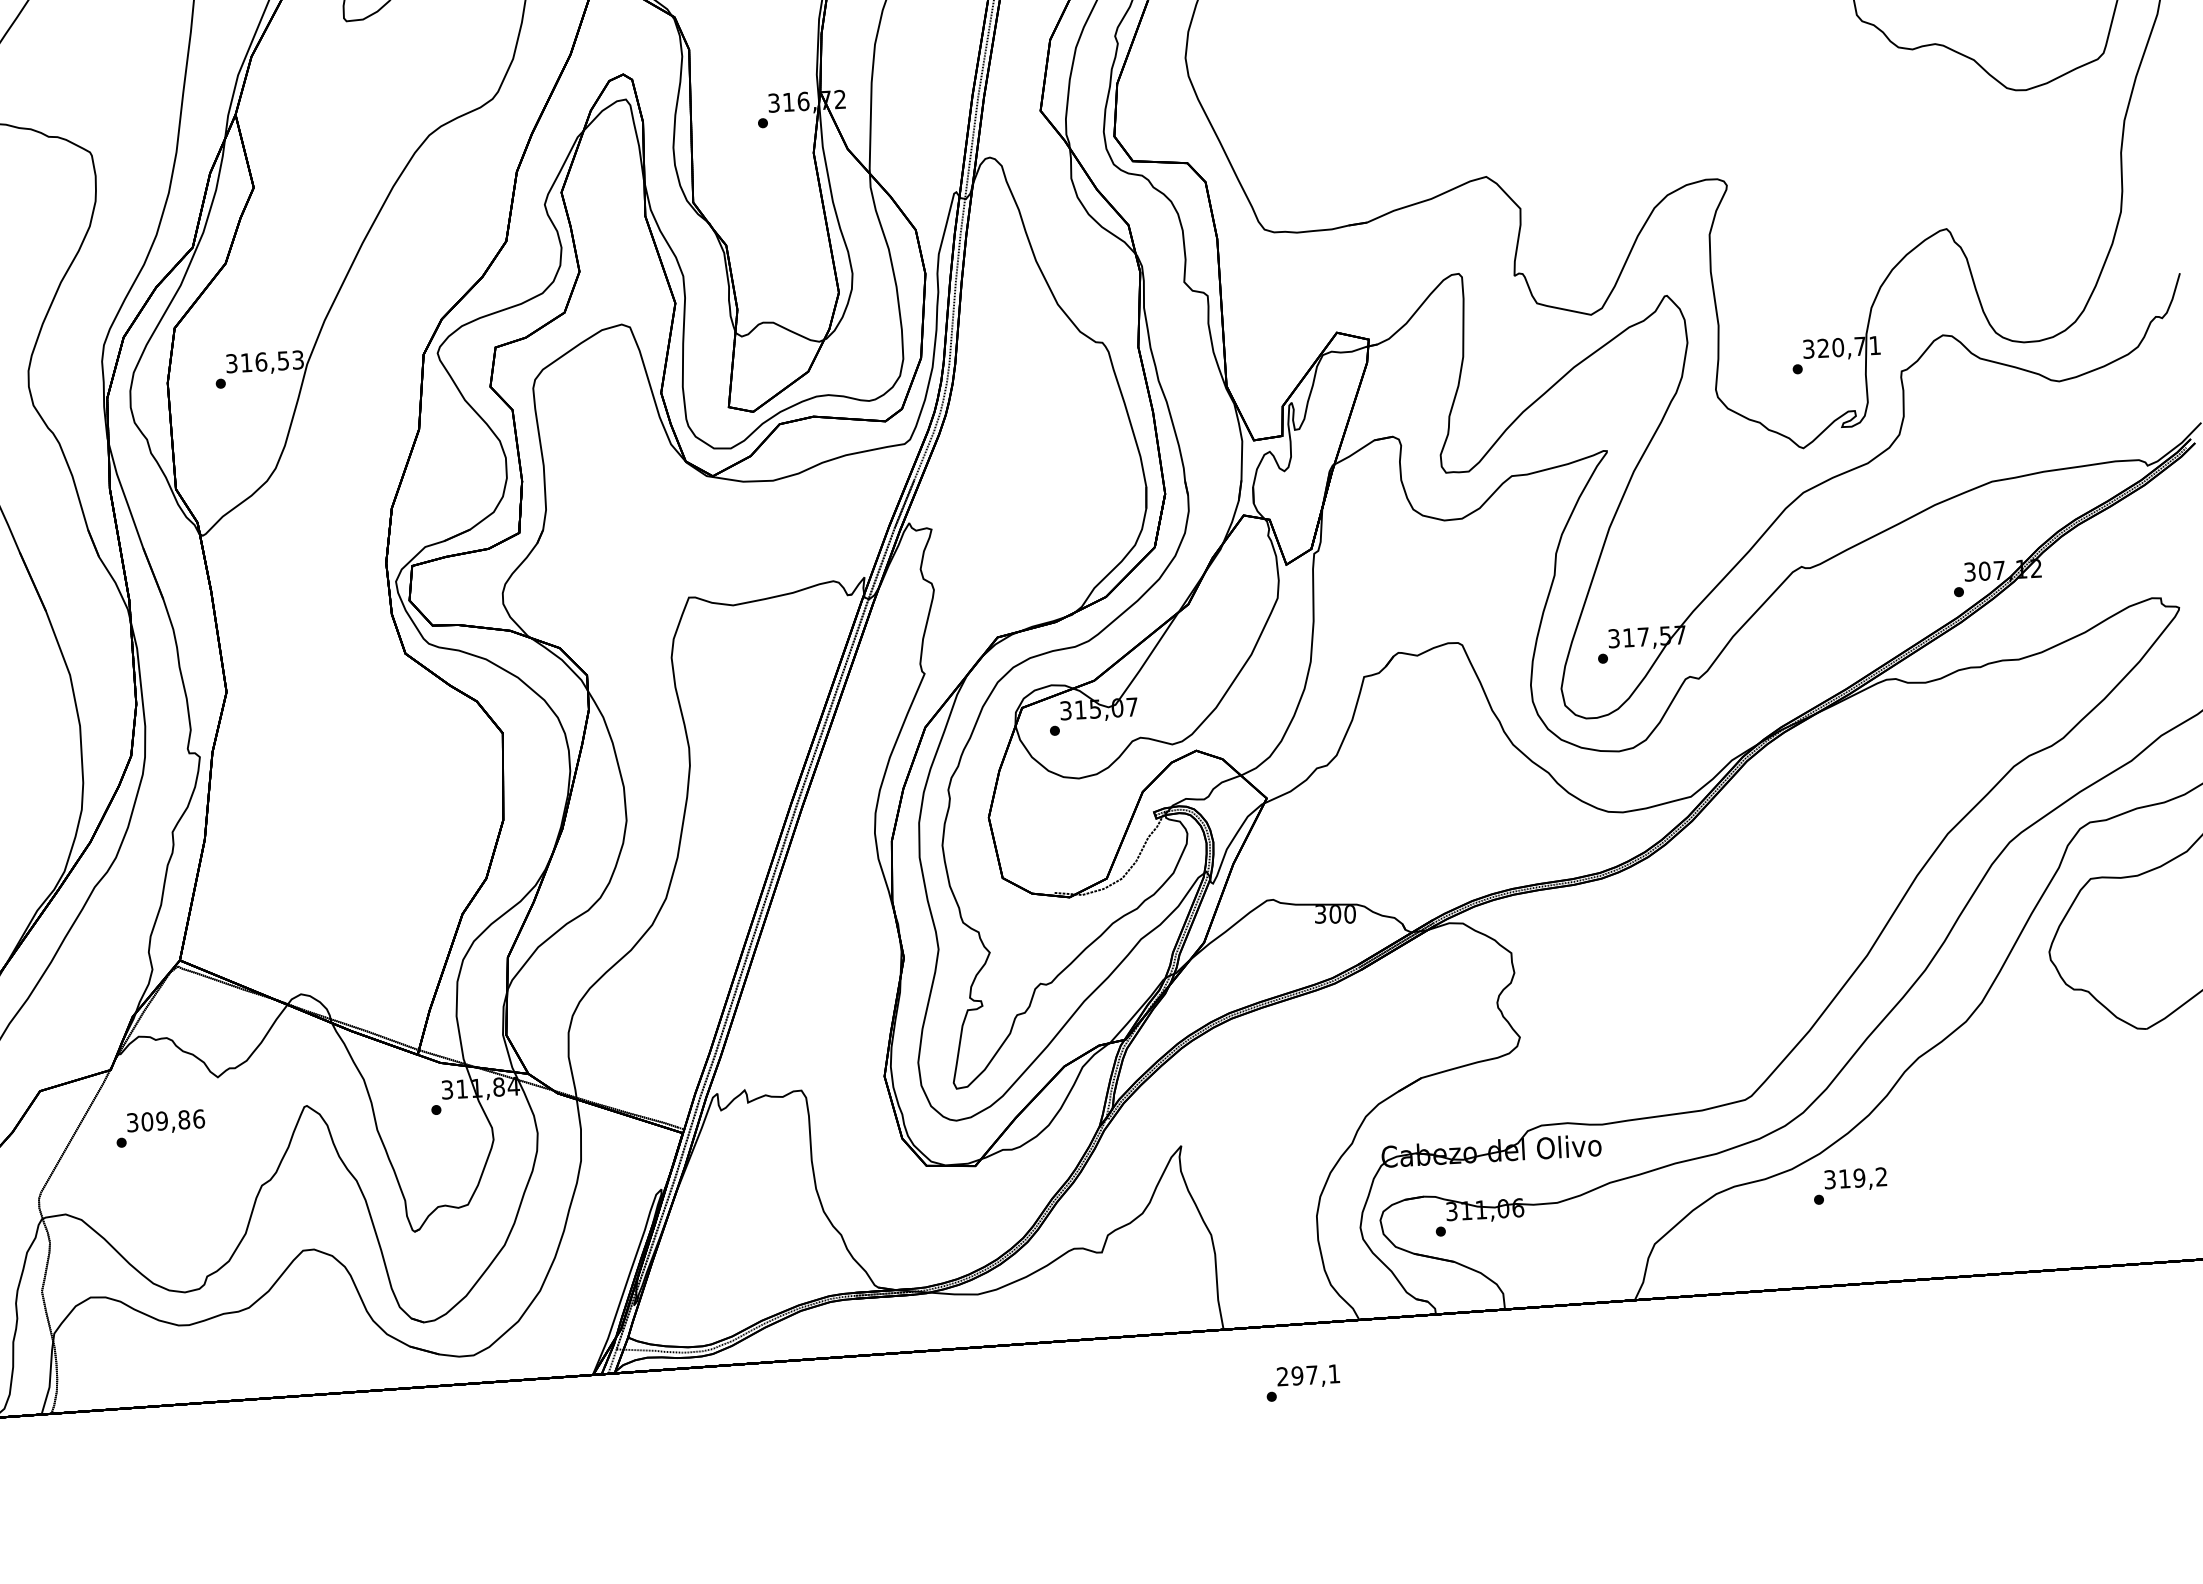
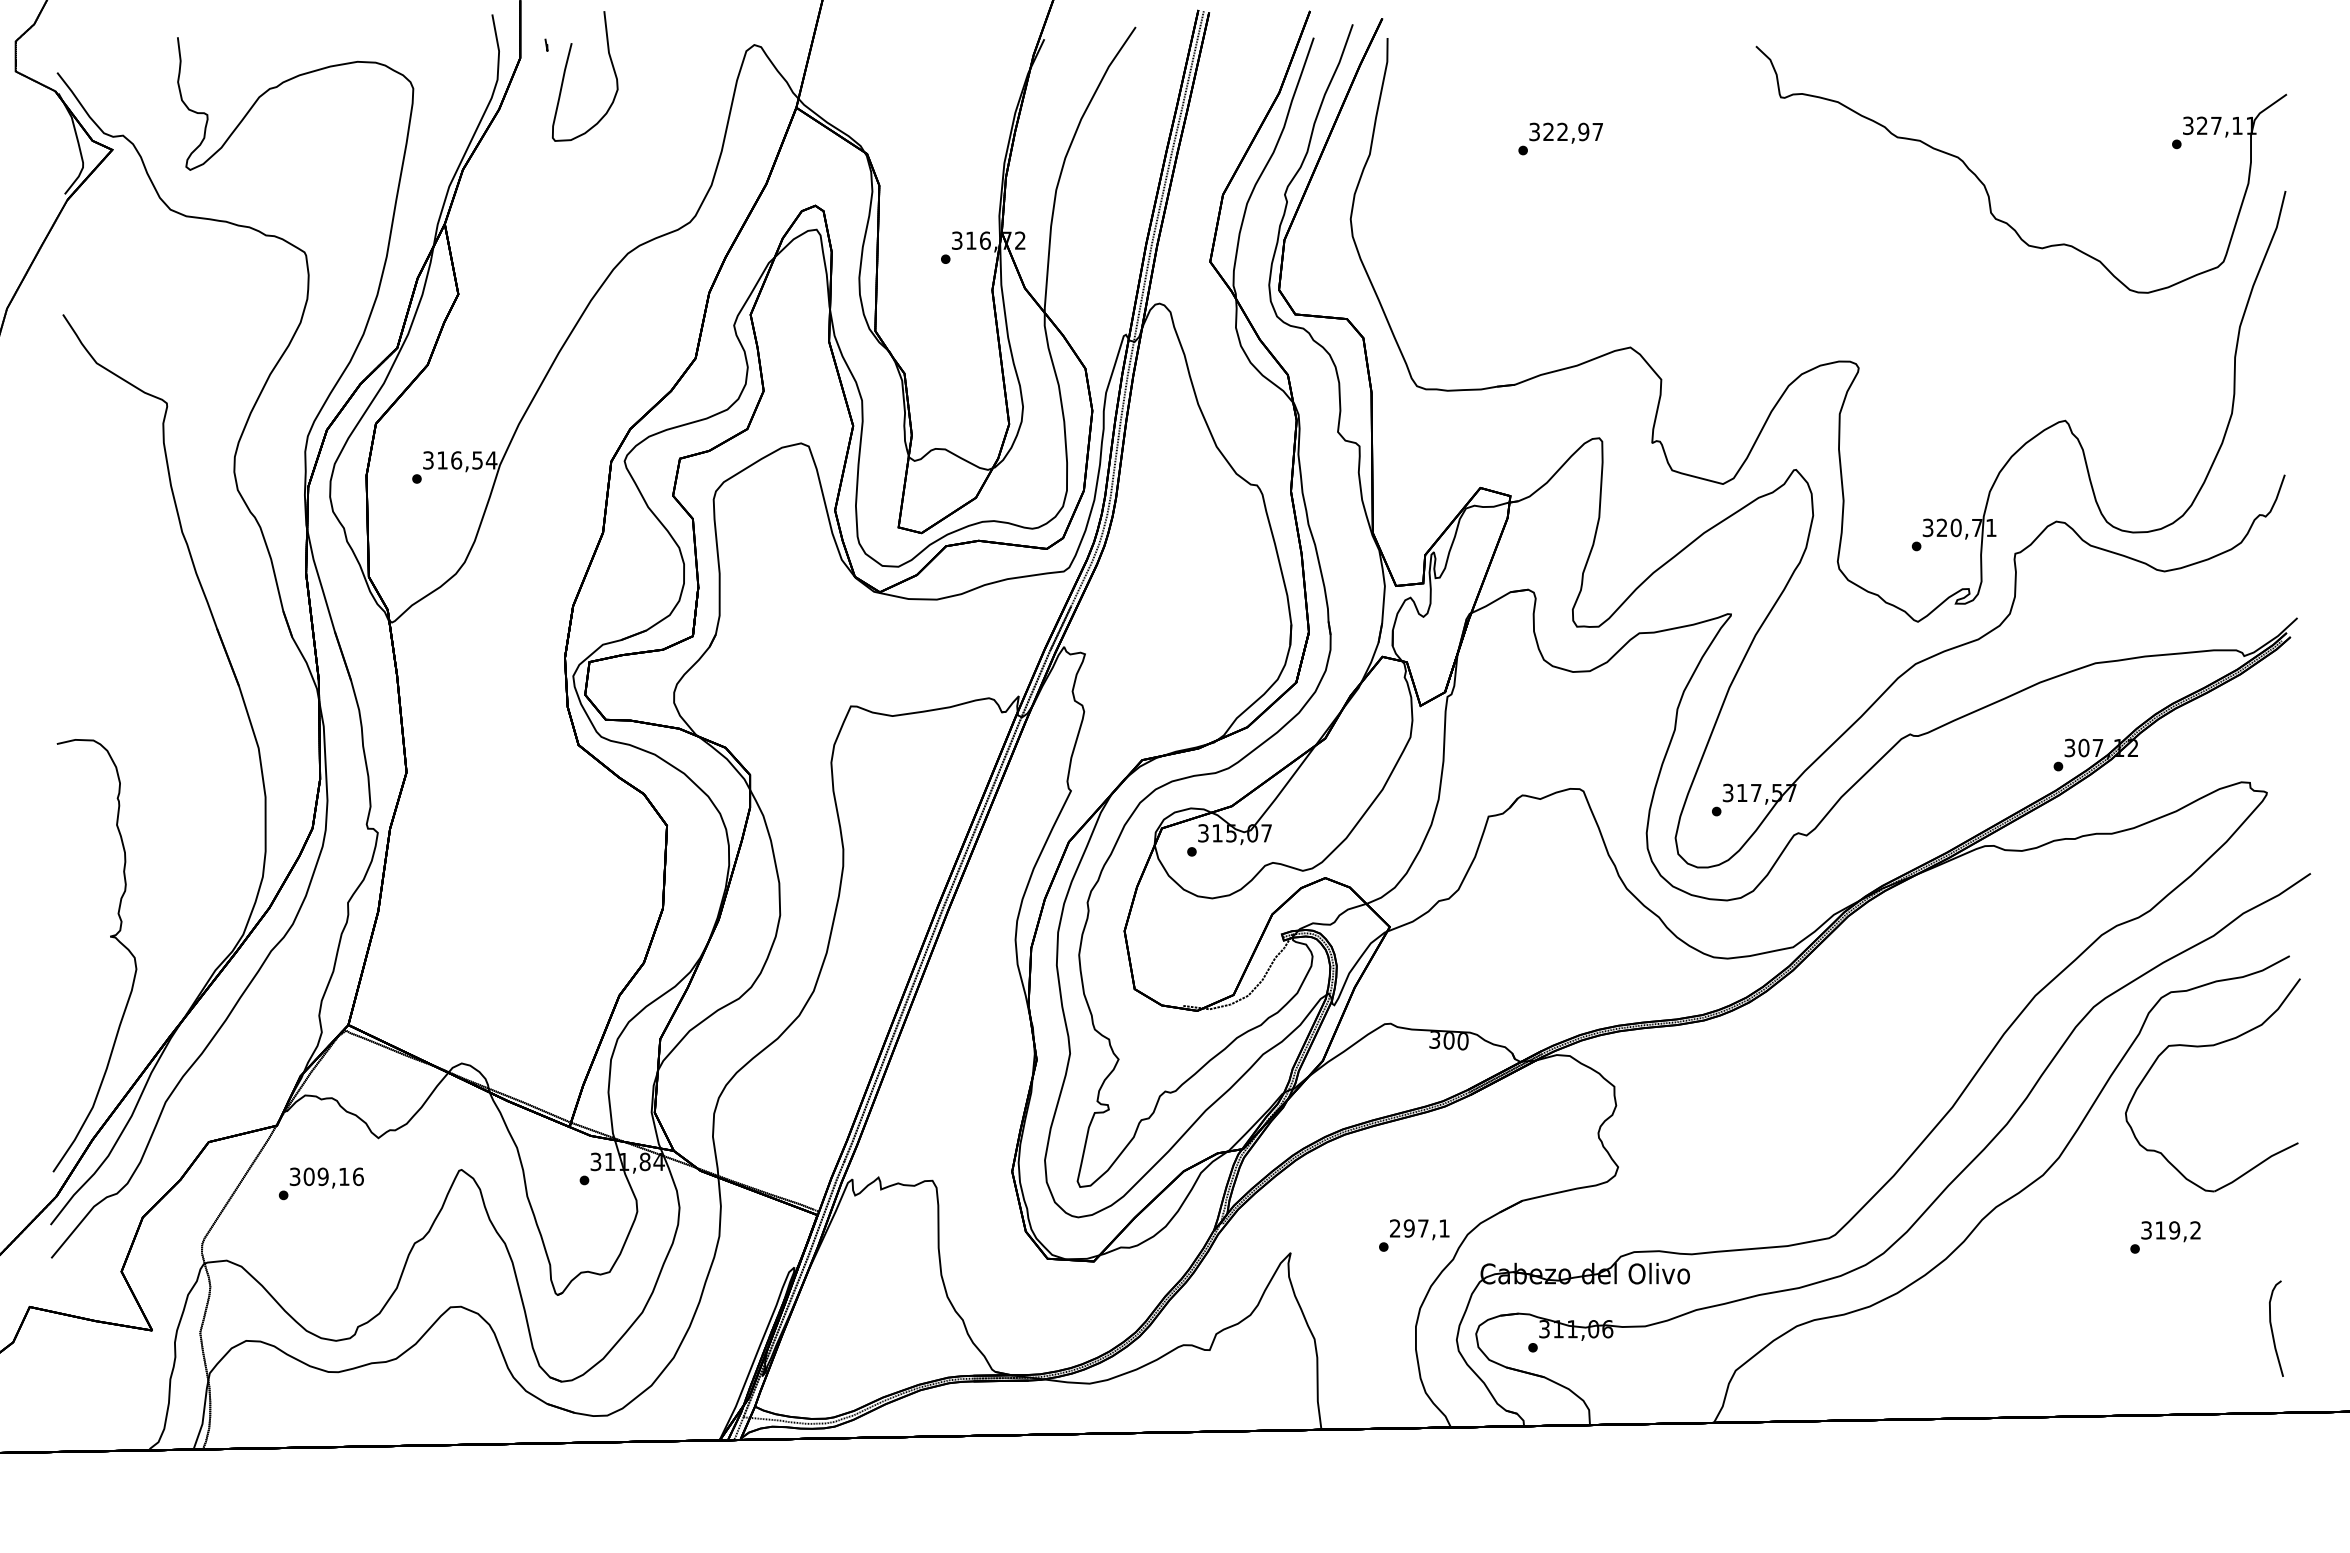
text: (297, 360) -> (491, 460), 316,53 -> 316,54
text: (183, 1119) -> (343, 1176), 309,86 -> 309,16
text: (1850, 1186) -> (2165, 1237), moved
text: (1303, 1382) -> (1414, 1235), moved

